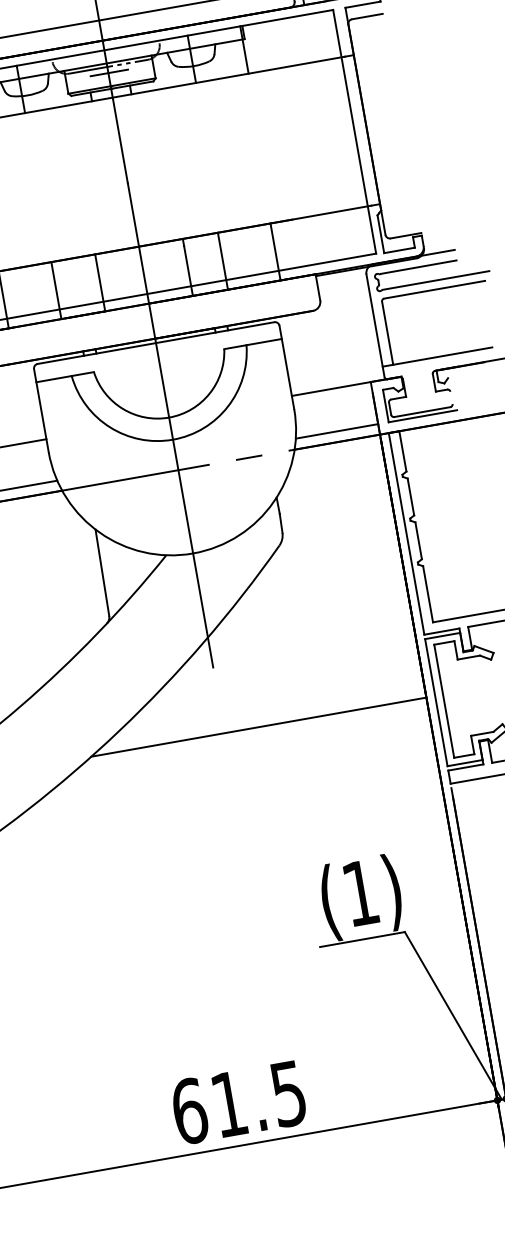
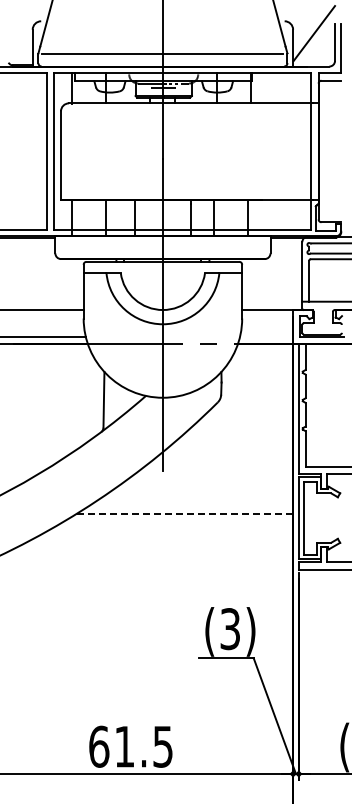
line: (337, 431) -> (266, 337), removed
line: (259, 726) -> (185, 513), solid -> dashed
text: (359, 894) -> (229, 629), (1) -> (3)

